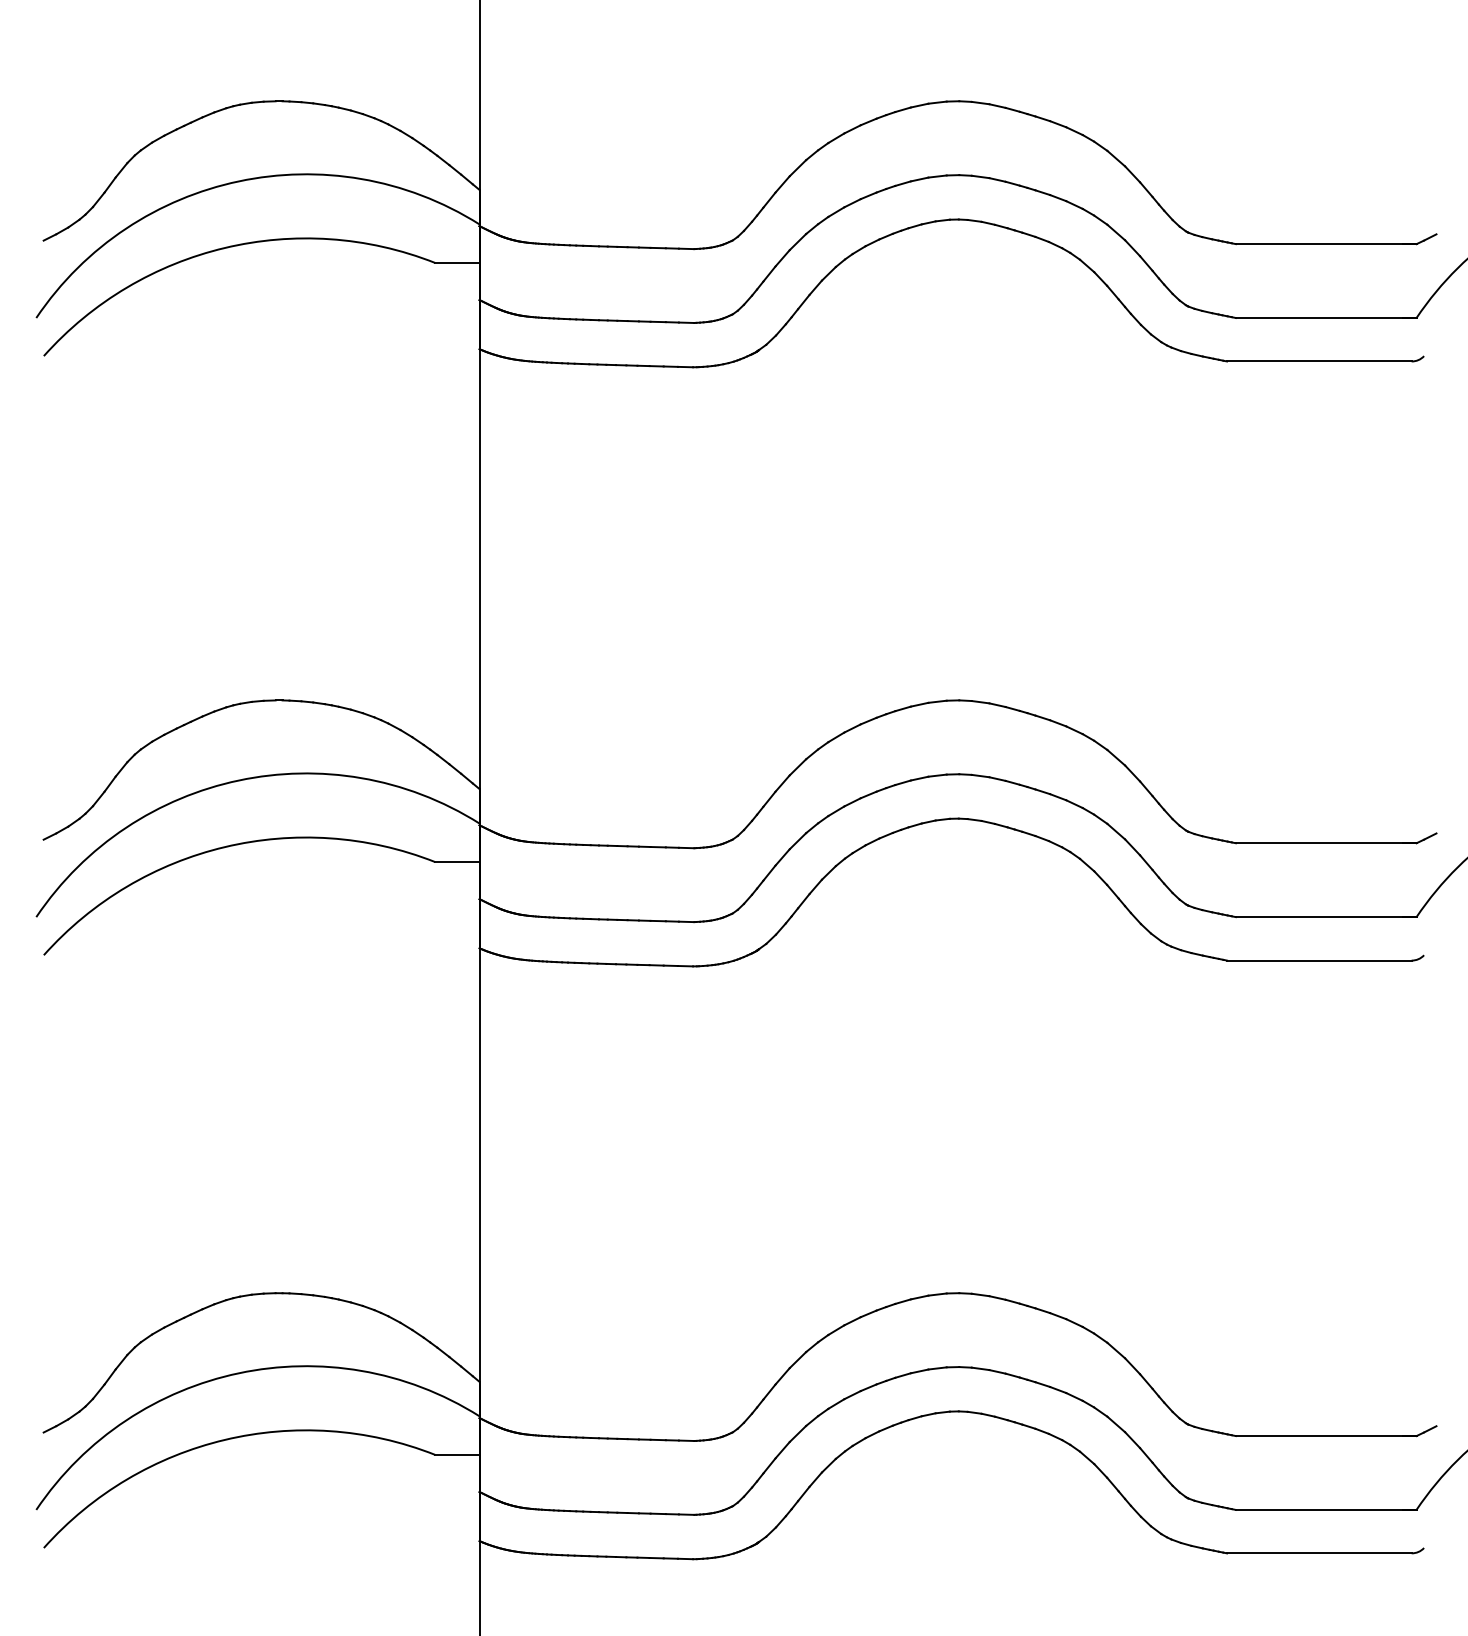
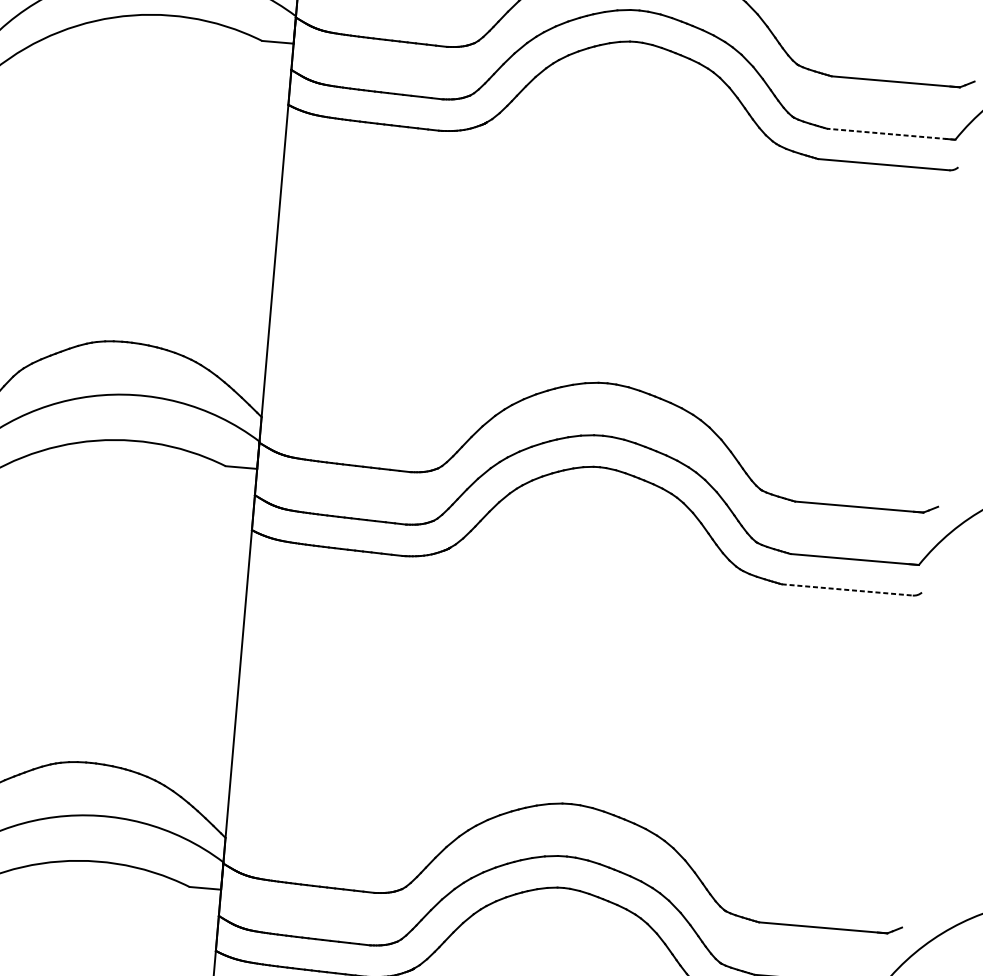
line: (1325, 318) -> (890, 134), solid -> dashed
line: (1319, 960) -> (847, 589), solid -> dashed

